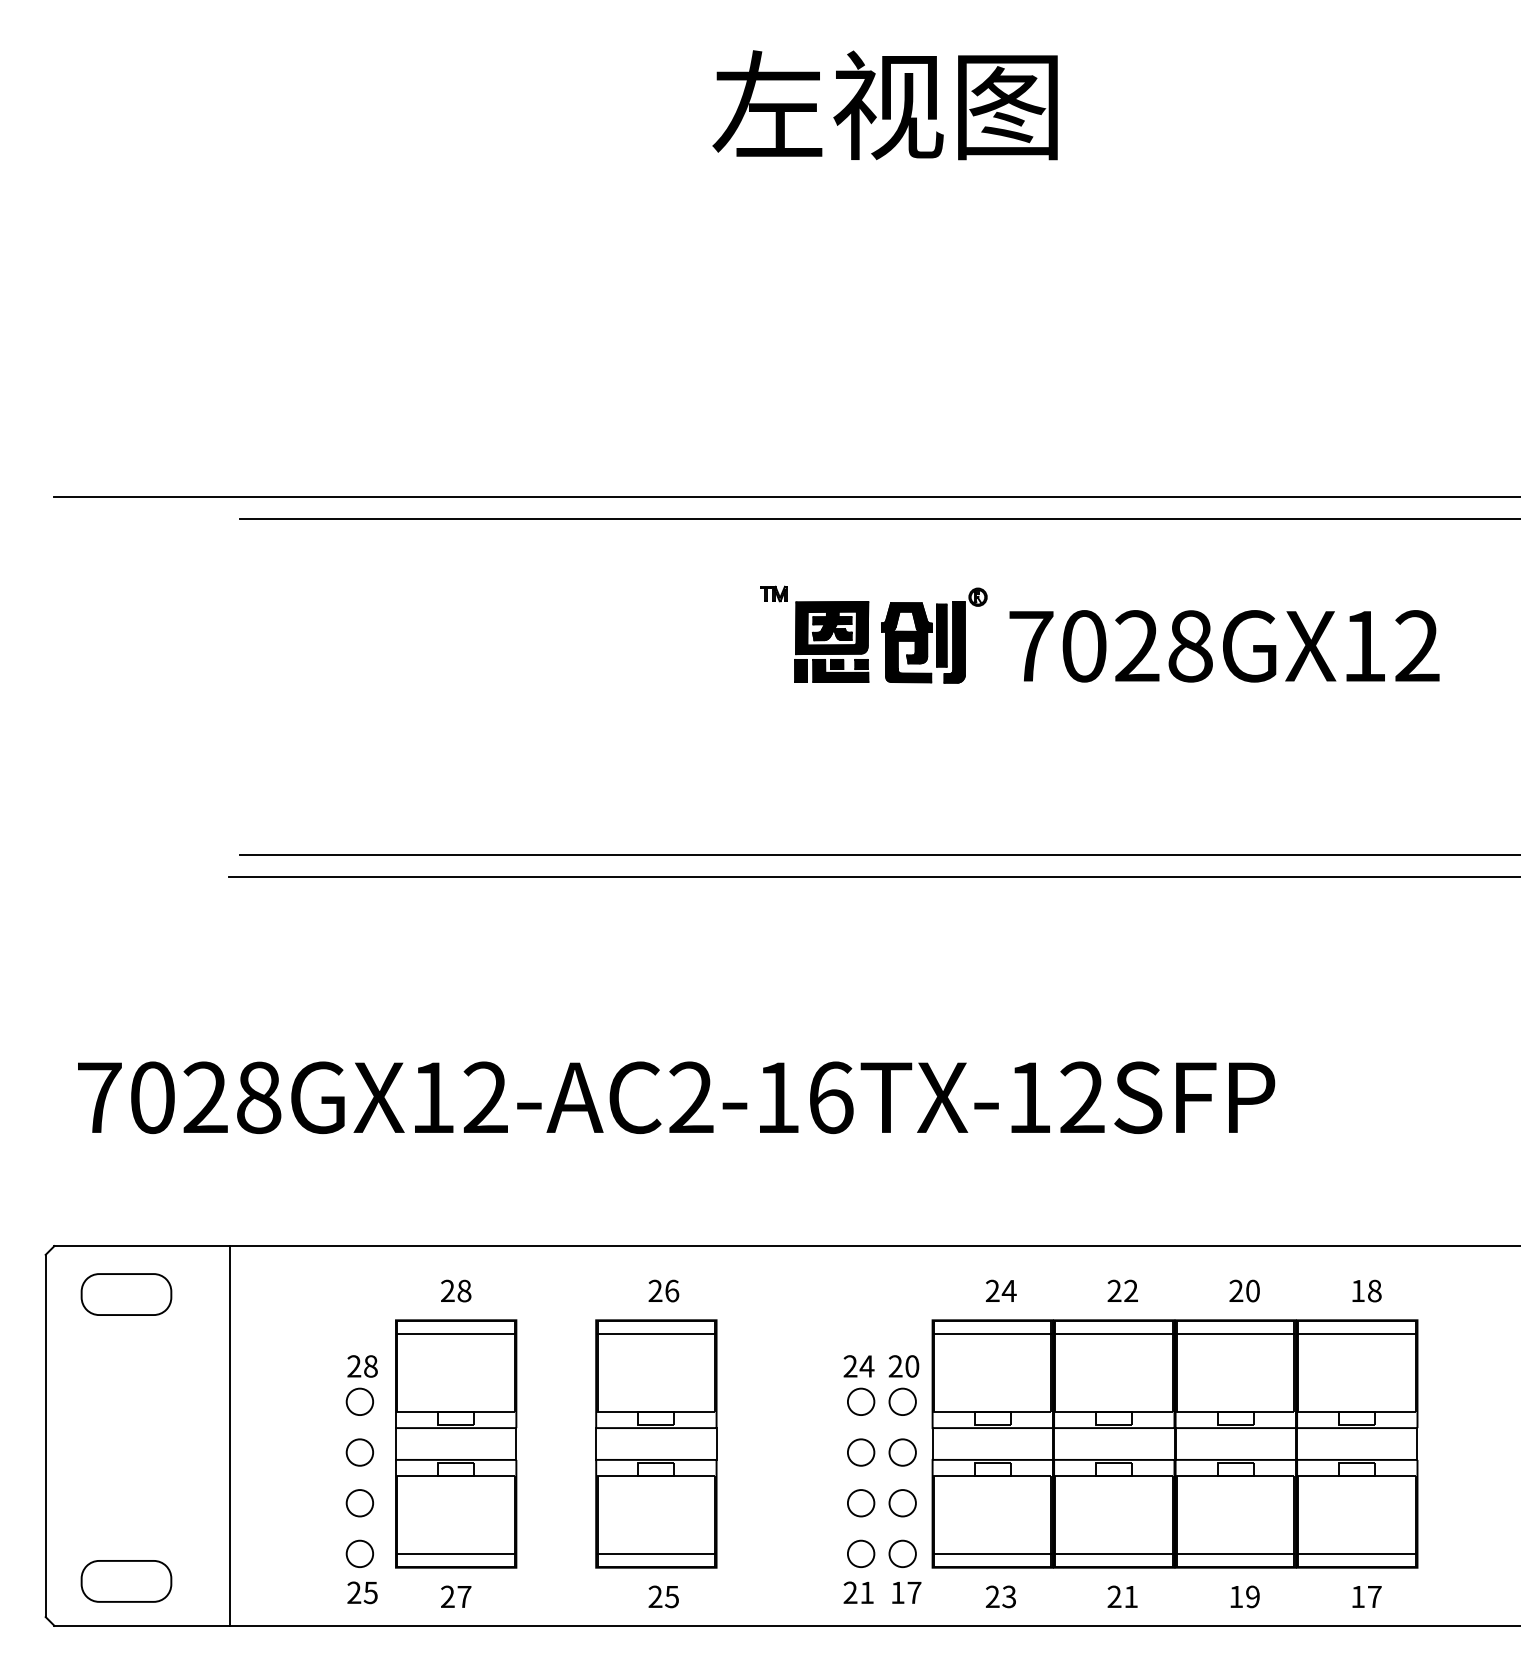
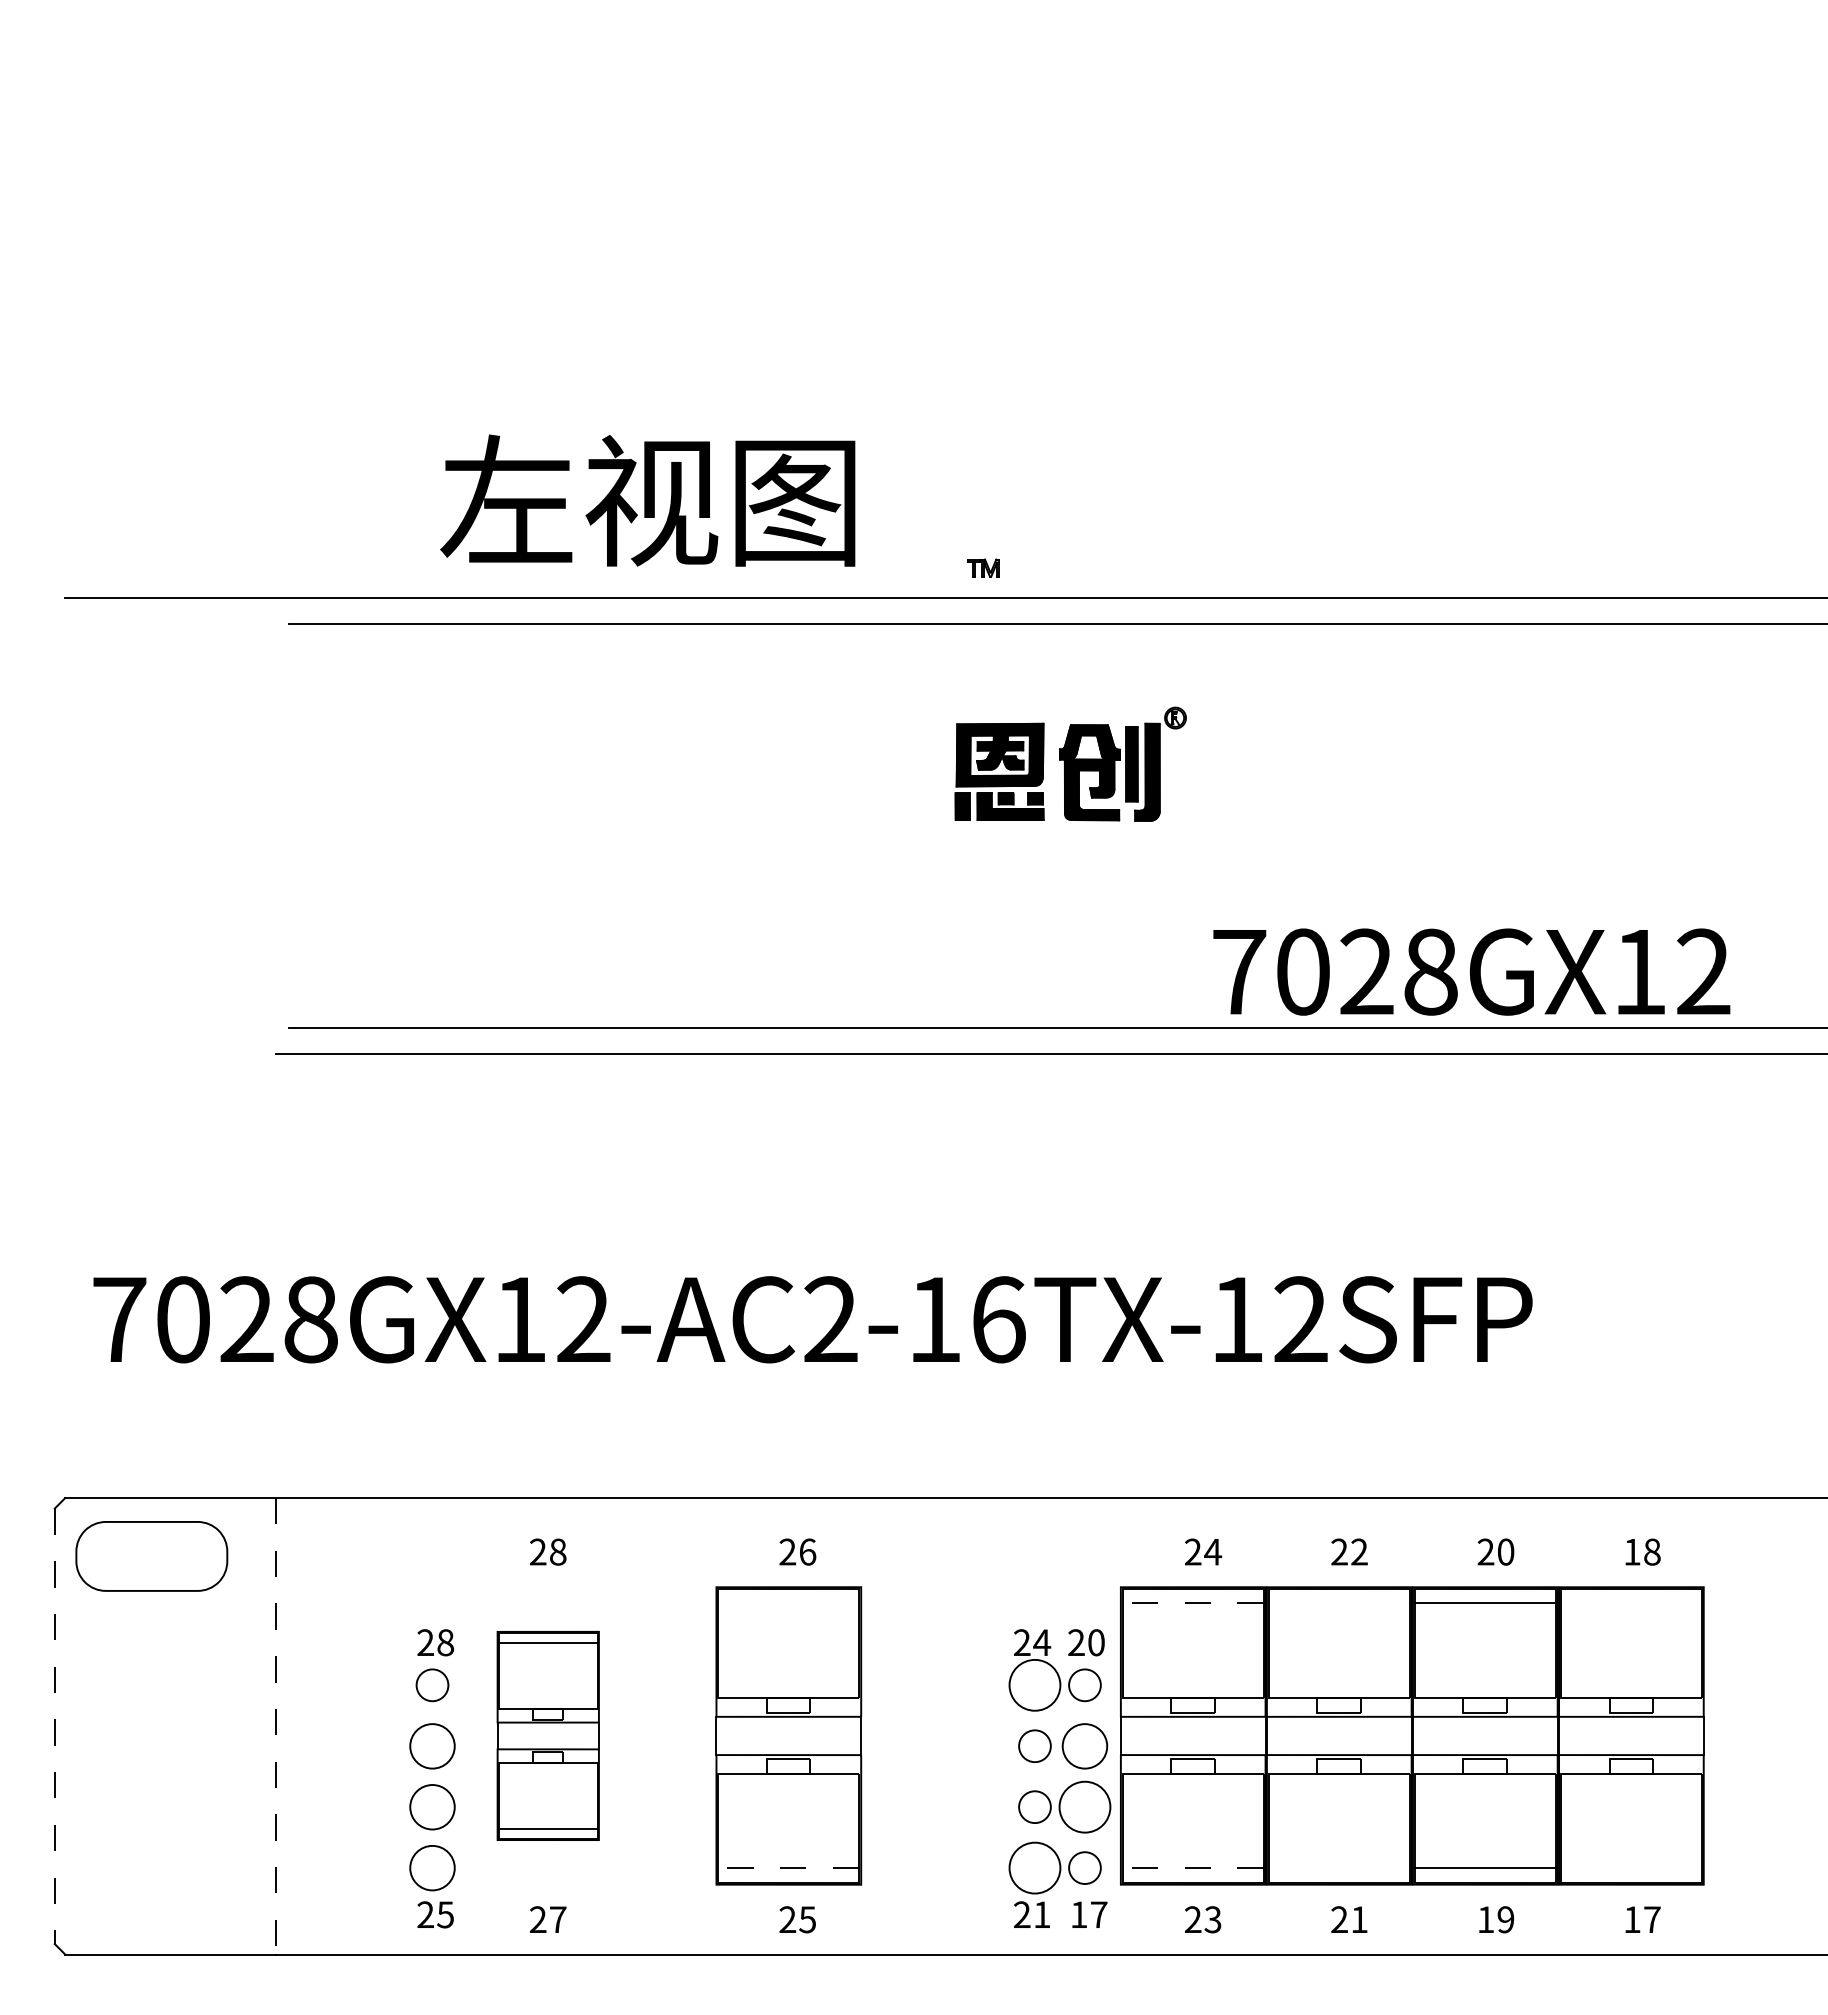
text: (884, 105) -> (647, 500), moved
part: (774, 593) -> (983, 567), moved
text: (1224, 645) -> (1471, 971), moved
part: (126, 1293) -> (151, 1555), size x1.4
line: (656, 1333) -> (788, 1603), removed
line: (993, 1333) -> (1193, 1603), solid -> dashed
line: (1113, 1333) -> (1338, 1603), removed
line: (1356, 1333) -> (1630, 1603), removed
circle: (860, 1402) -> (1034, 1685), size x1.6
line: (45, 1436) -> (54, 1726), solid -> dashed
line: (229, 1436) -> (275, 1726), solid -> dashed
part: (456, 1443) -> (548, 1735), size x0.7
circle: (359, 1451) -> (432, 1745), size x1.4
circle: (902, 1451) -> (1084, 1745), size x1.4
circle: (359, 1502) -> (432, 1806), size x1.4
circle: (902, 1503) -> (1084, 1807), size x1.6
circle: (359, 1553) -> (432, 1867), size x1.4
line: (656, 1554) -> (788, 1868), solid -> dashed
circle: (860, 1554) -> (1034, 1868), size x1.6
line: (993, 1554) -> (1193, 1868), solid -> dashed
line: (1113, 1554) -> (1338, 1868), removed
line: (1356, 1554) -> (1630, 1868), removed
part: (126, 1580) -> (151, 1900), removed

